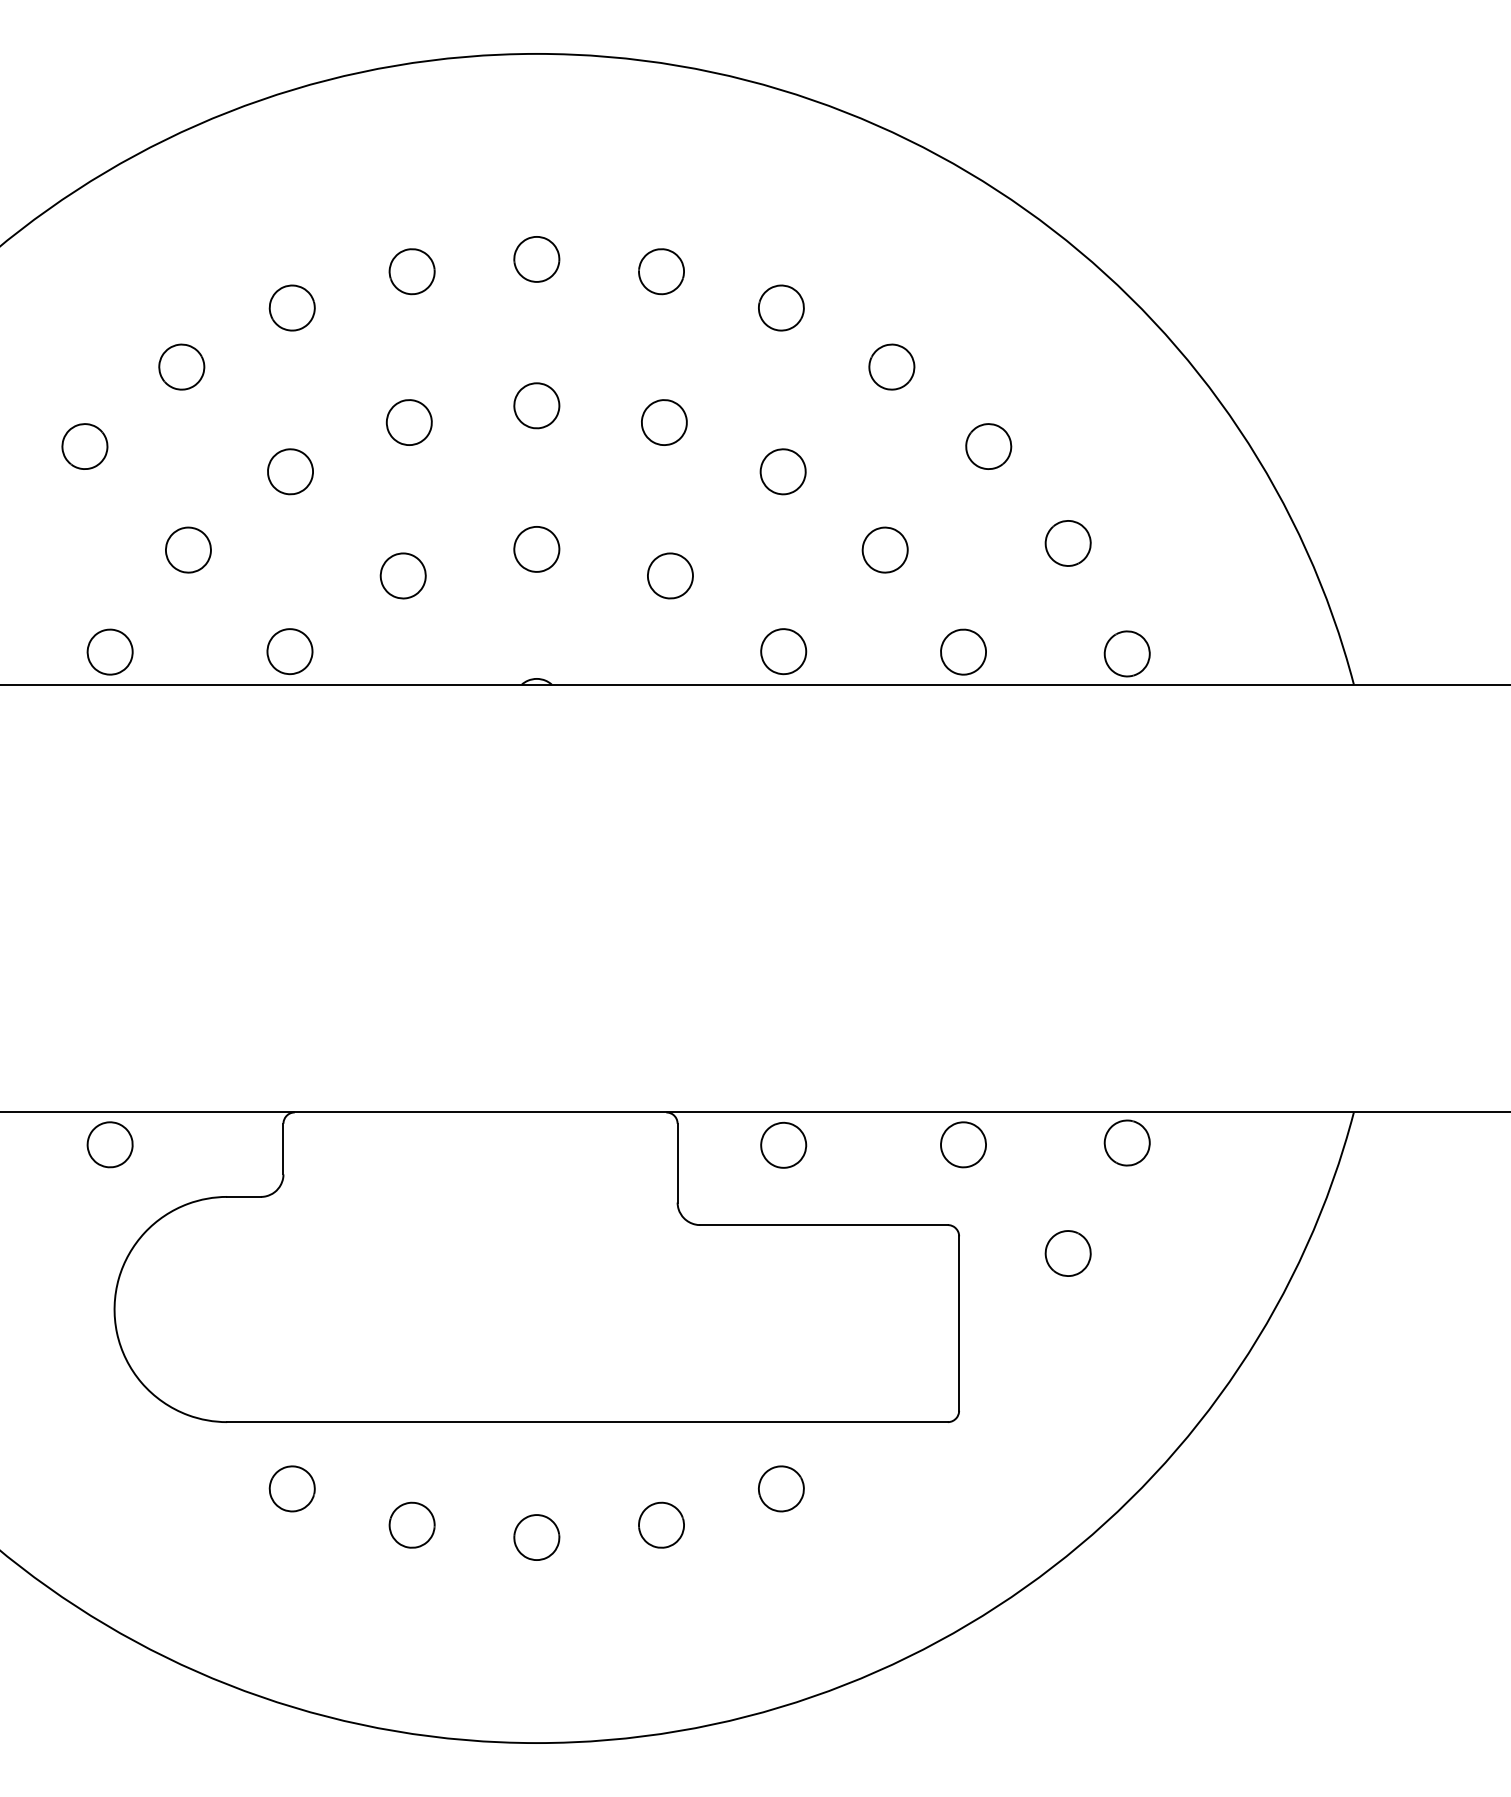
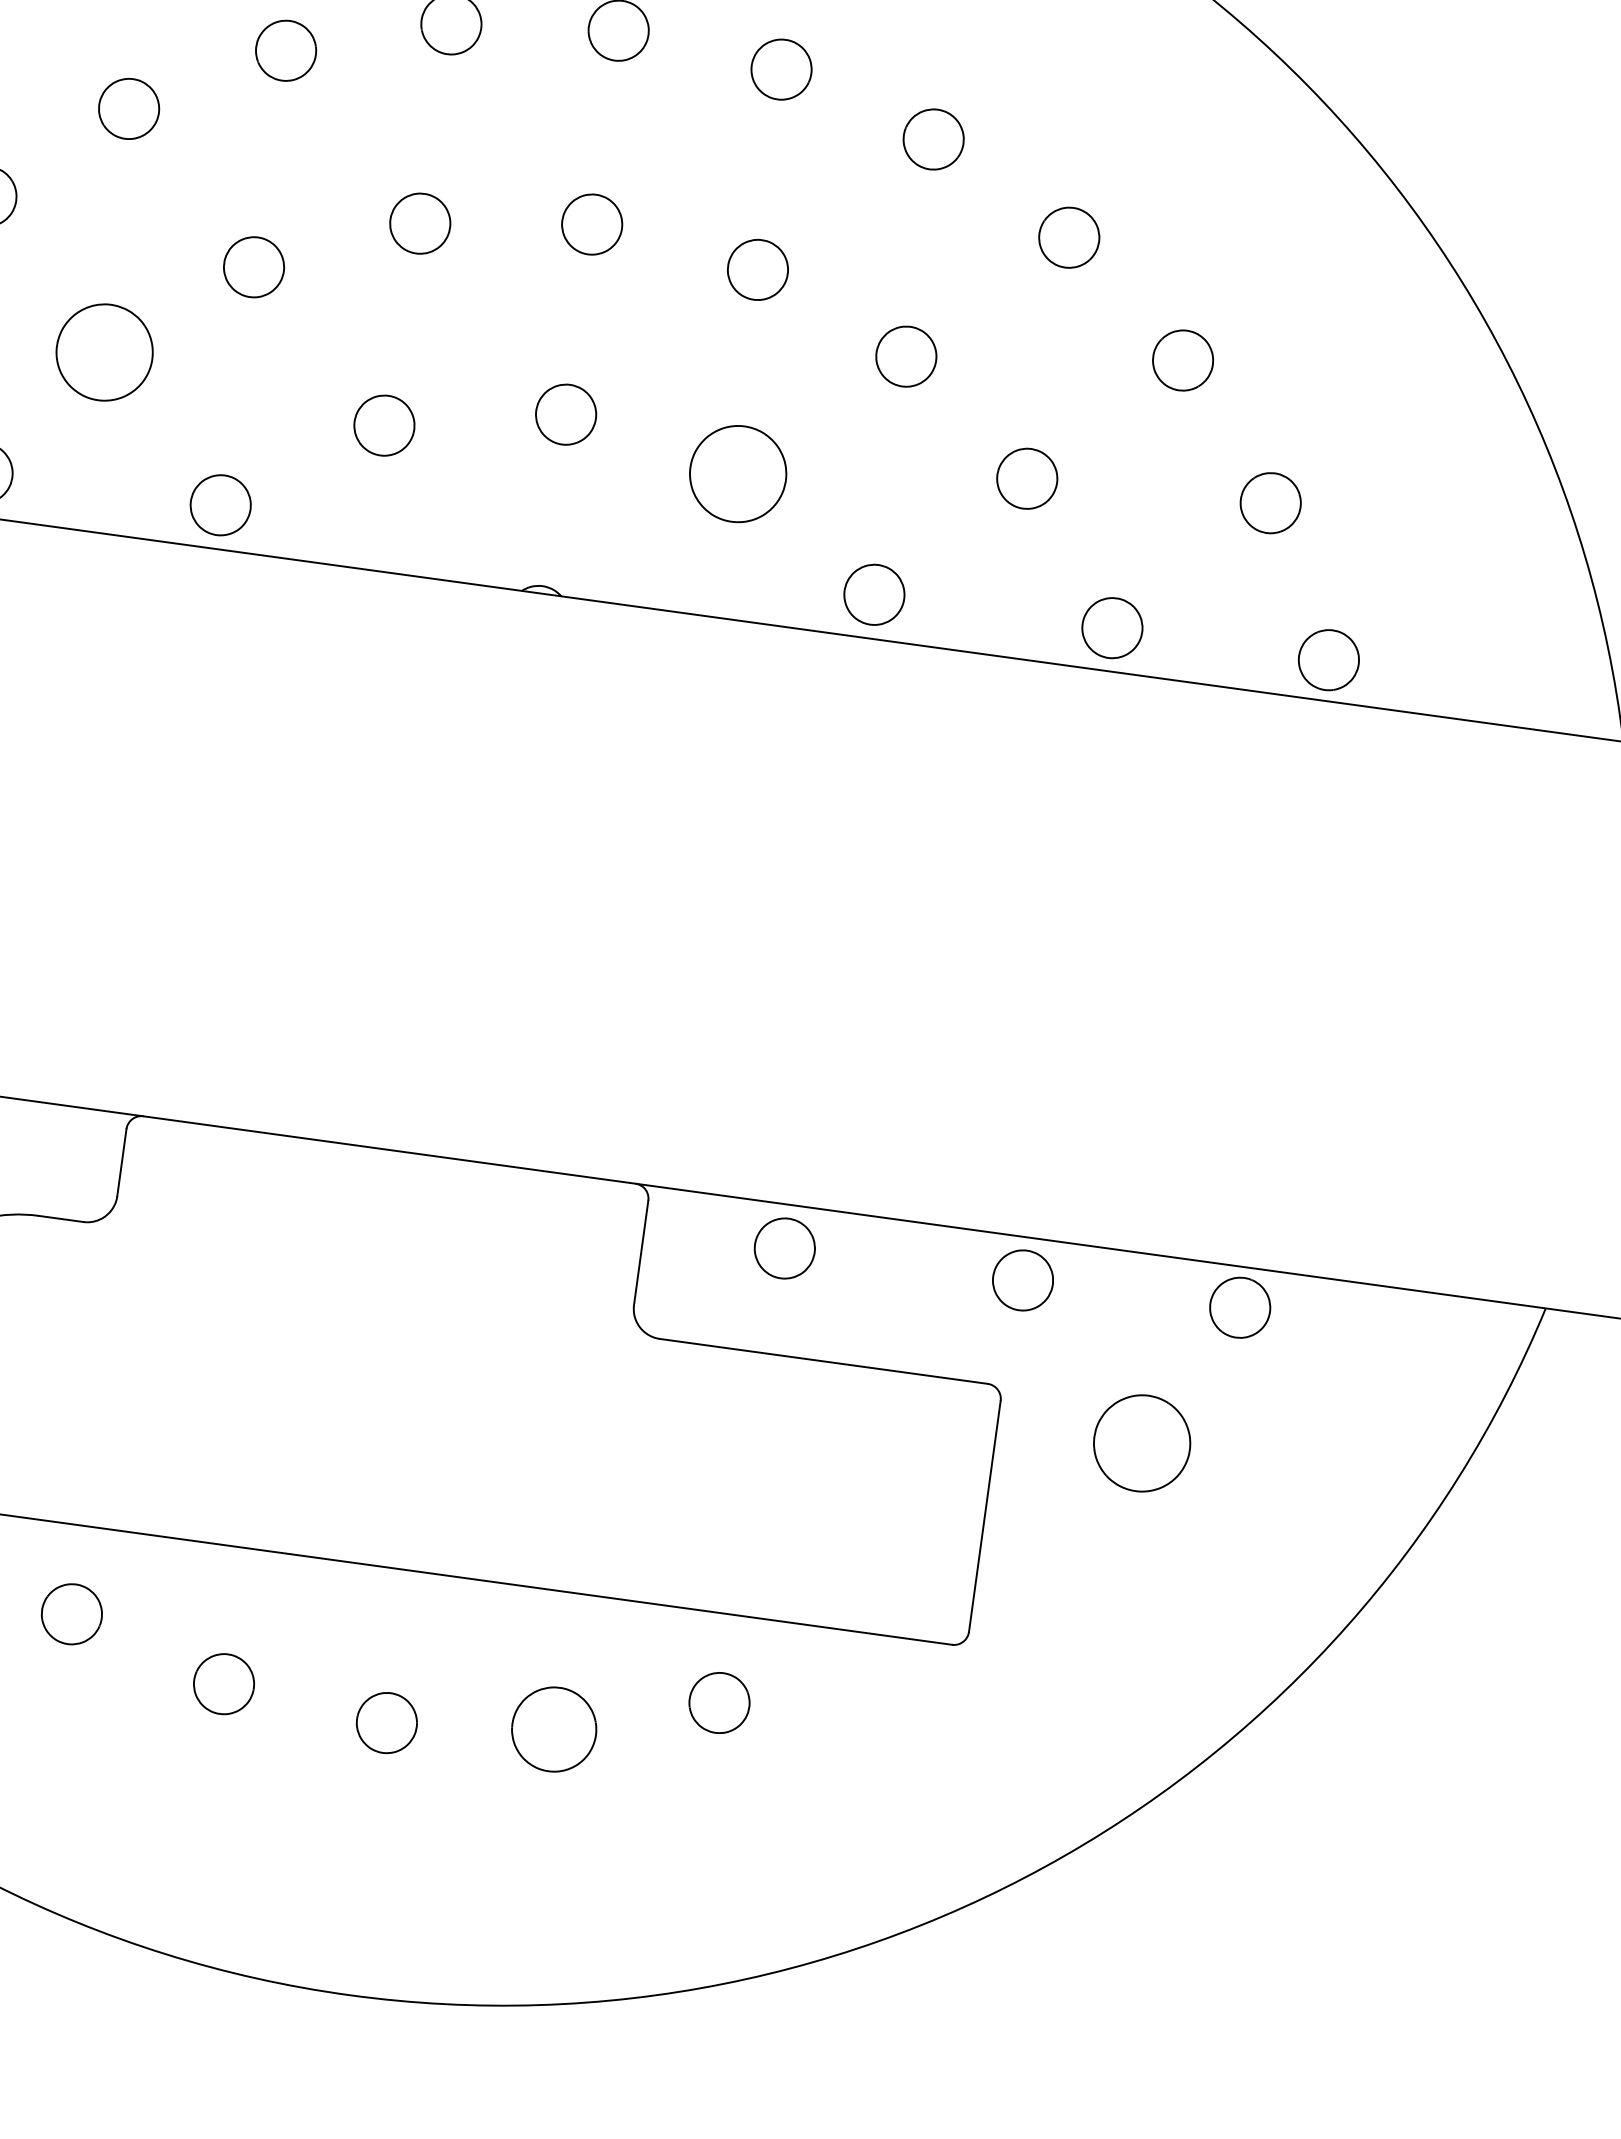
part: (188, 549) -> (104, 351), size x1.6
part: (670, 575) -> (738, 473), size x1.6
part: (1067, 1253) -> (1141, 1443), size x1.6
part: (661, 1524) -> (554, 1728), size x1.4

